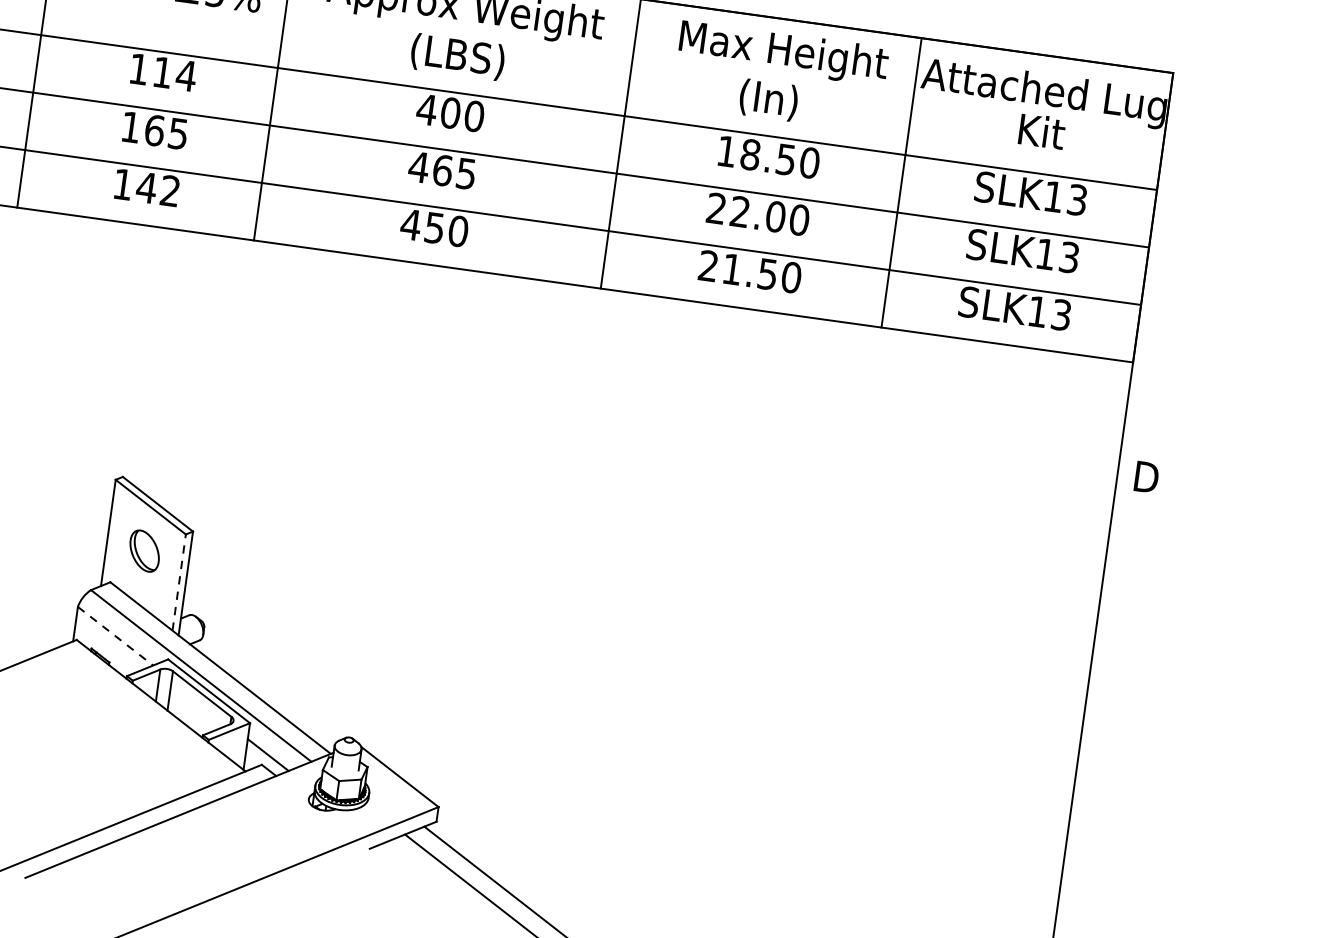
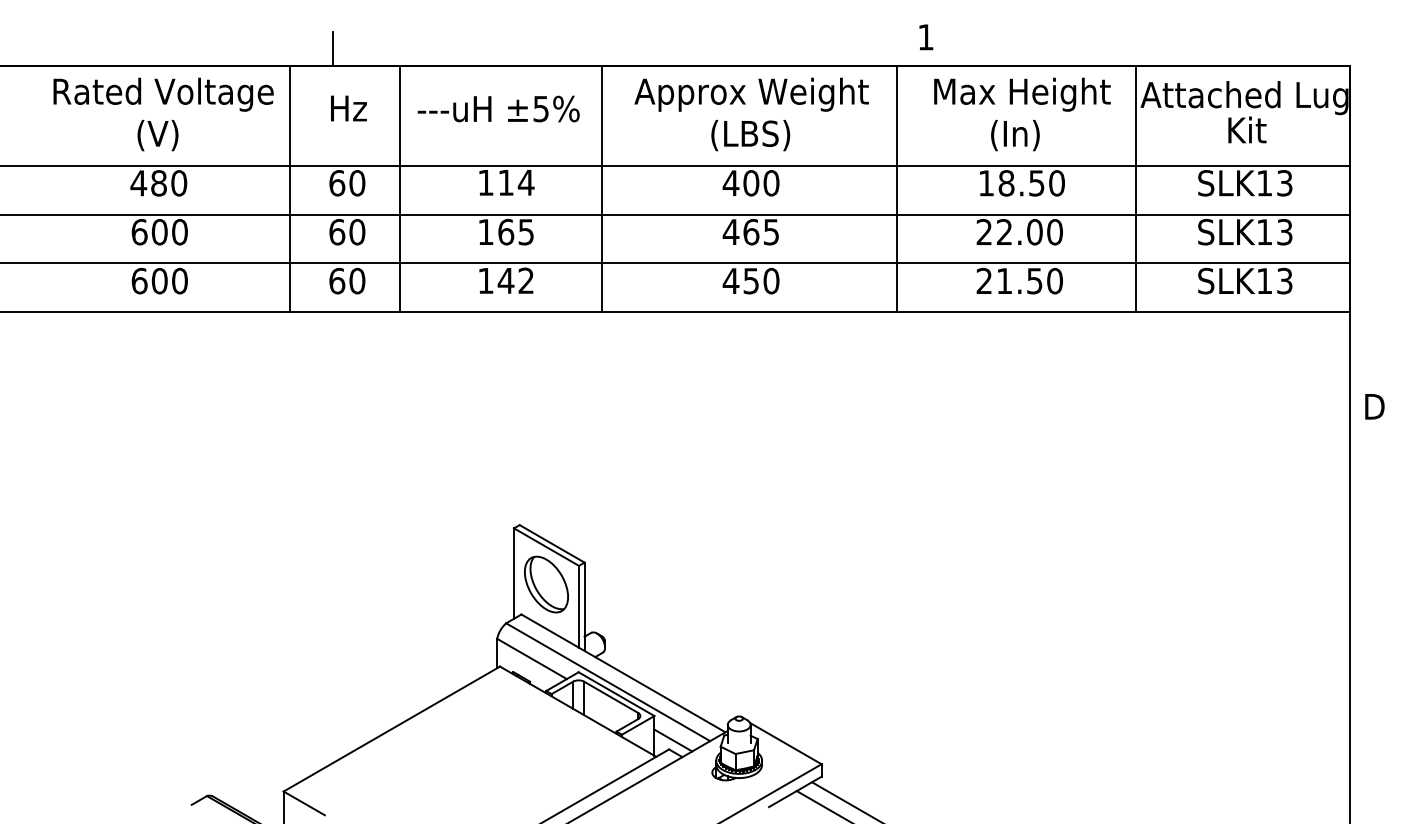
part: (144, 551) -> (546, 584), size x1.67
line: (178, 582) -> (578, 606), dashed -> solid
line: (116, 636) -> (532, 659), dashed -> solid

